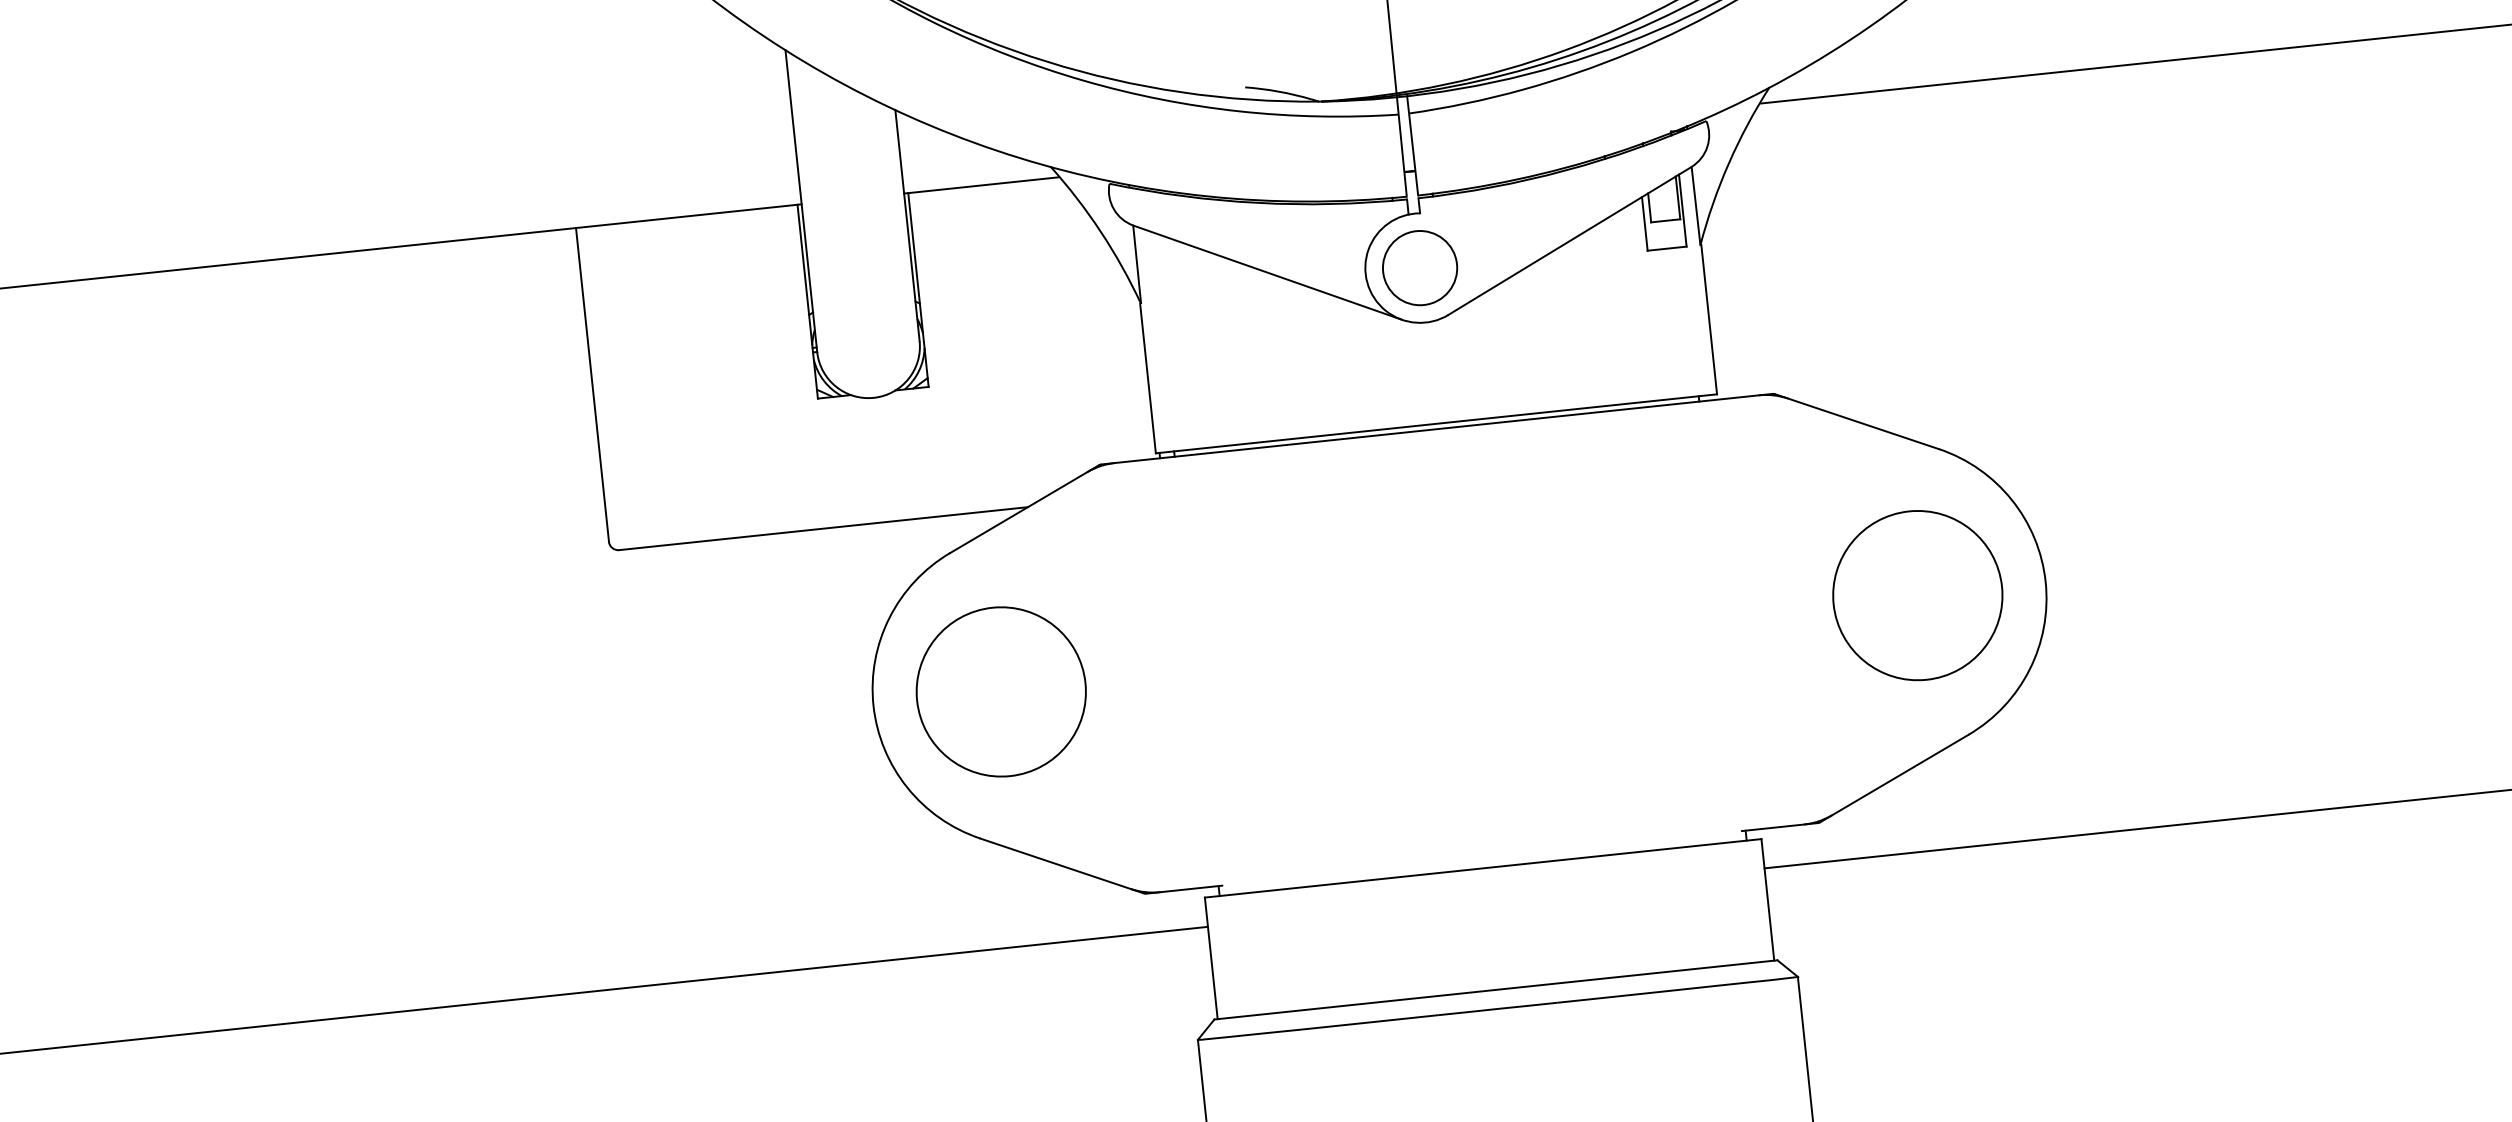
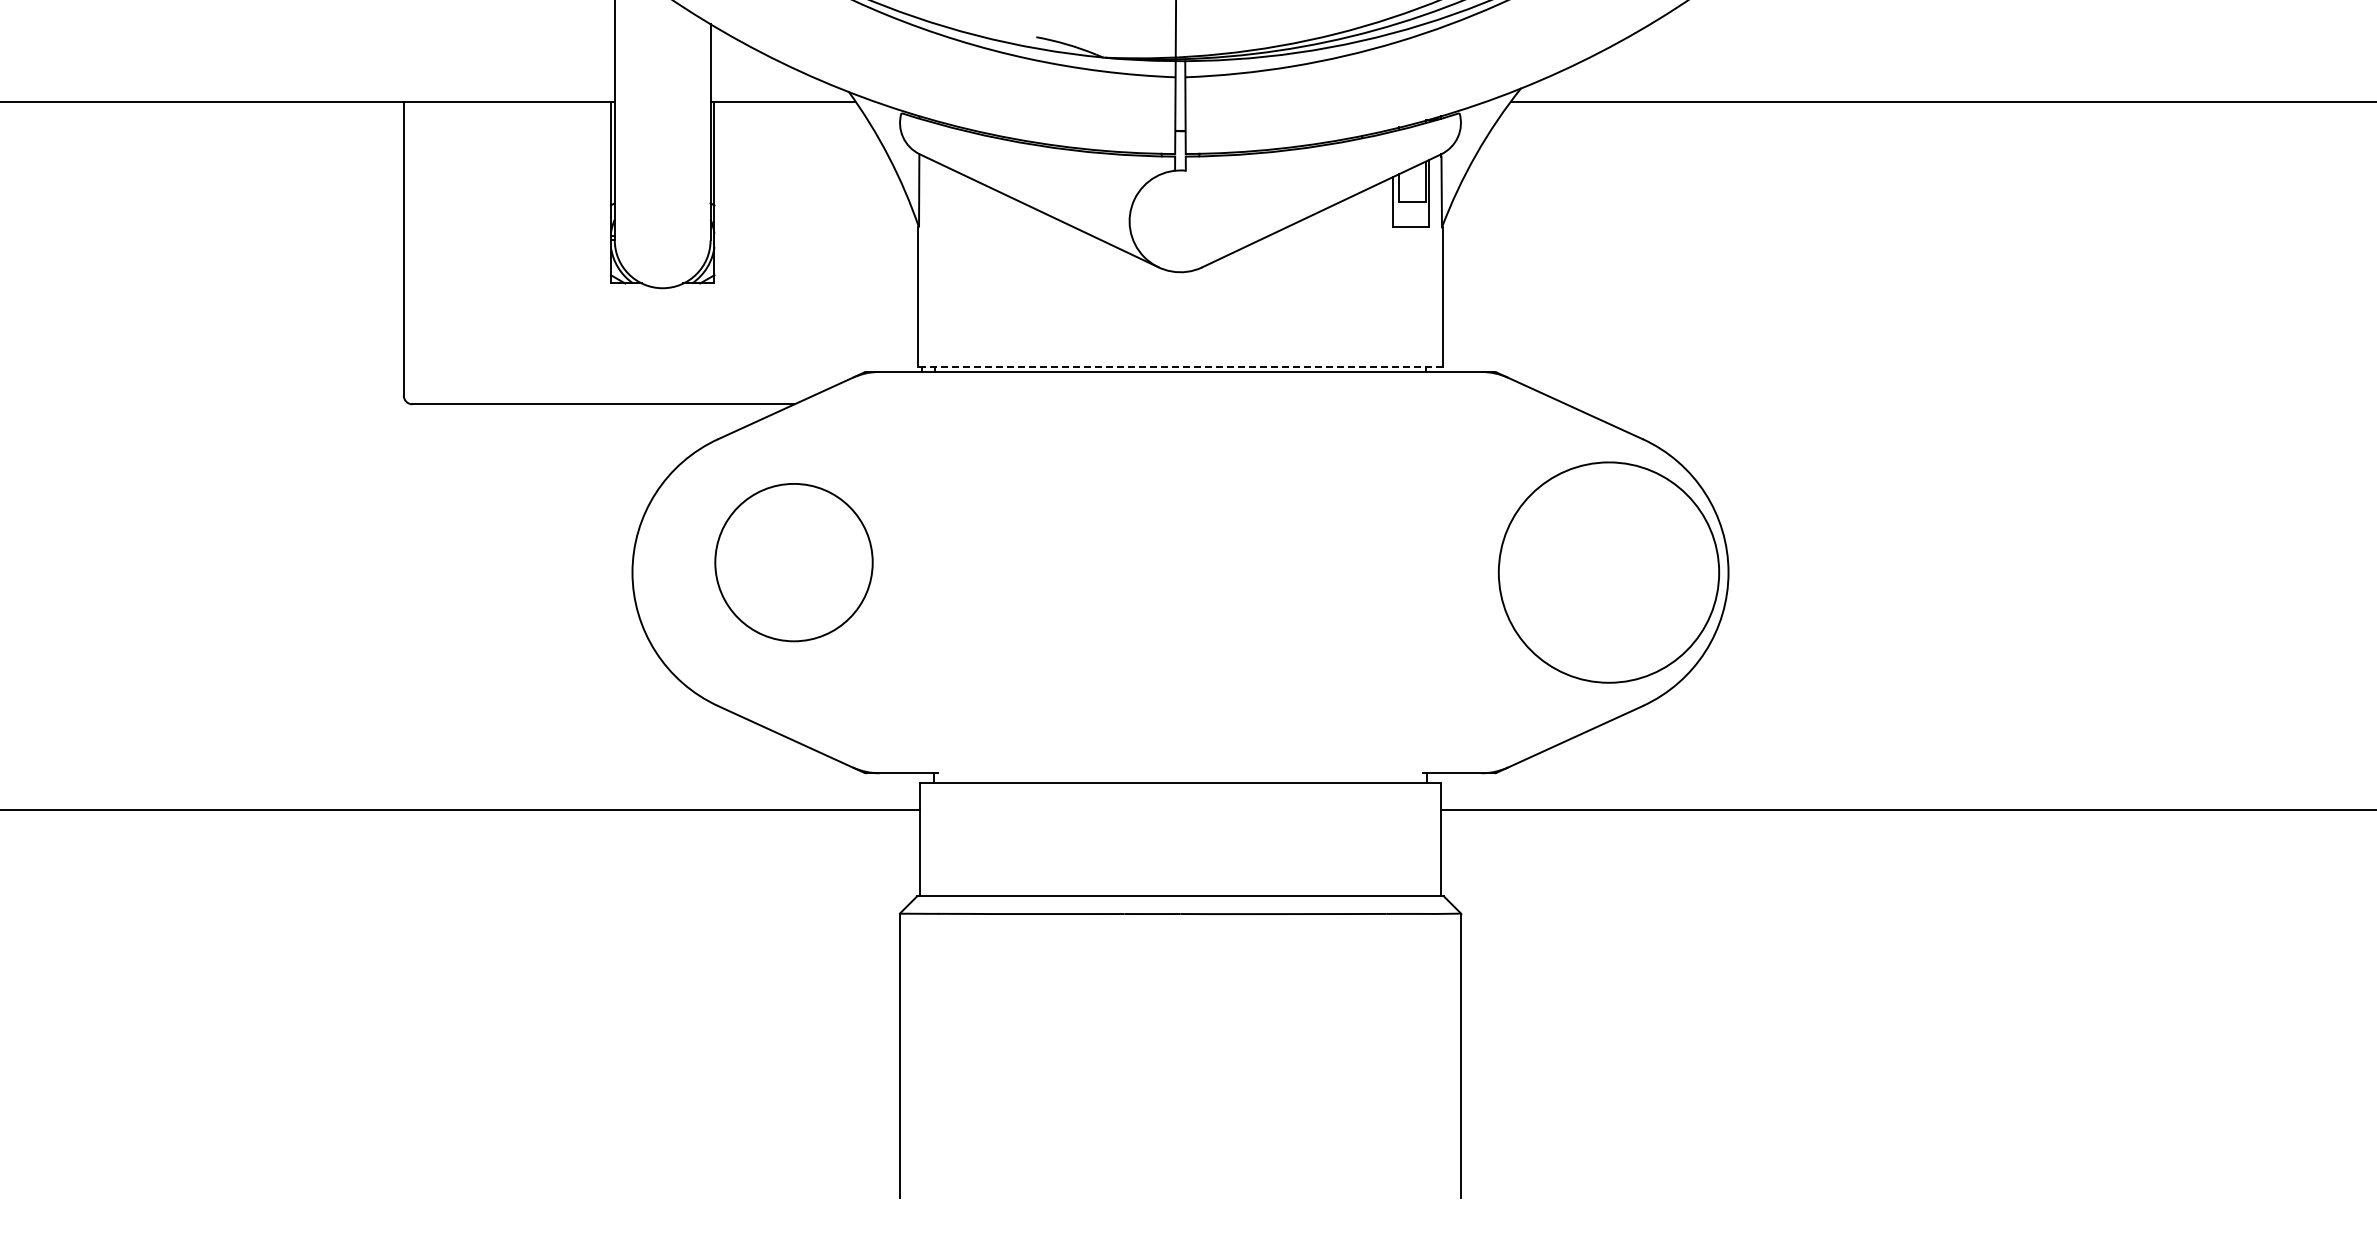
circle: (1420, 268) -> (1180, 221), removed
line: (1436, 423) -> (1180, 366), solid -> dashed
circle: (1917, 595) -> (1608, 572), size x1.4
circle: (1000, 691) -> (793, 562), moved

